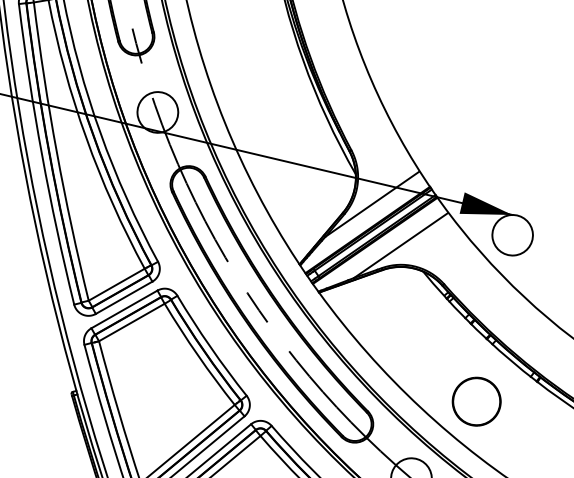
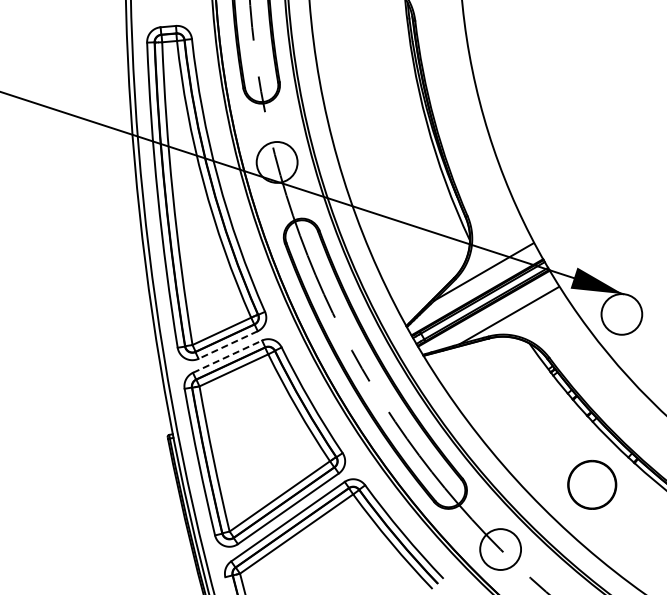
line: (124, 298) -> (228, 345), solid -> dashed
line: (125, 309) -> (228, 356), solid -> dashed
part: (476, 401) -> (592, 484), moved

